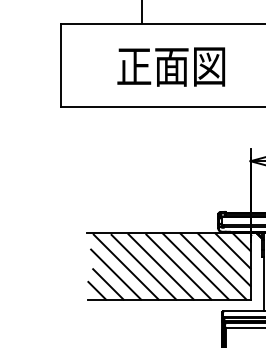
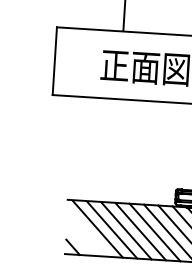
line: (116, 274) -> (89, 234), removed
line: (108, 284) -> (82, 242), removed

